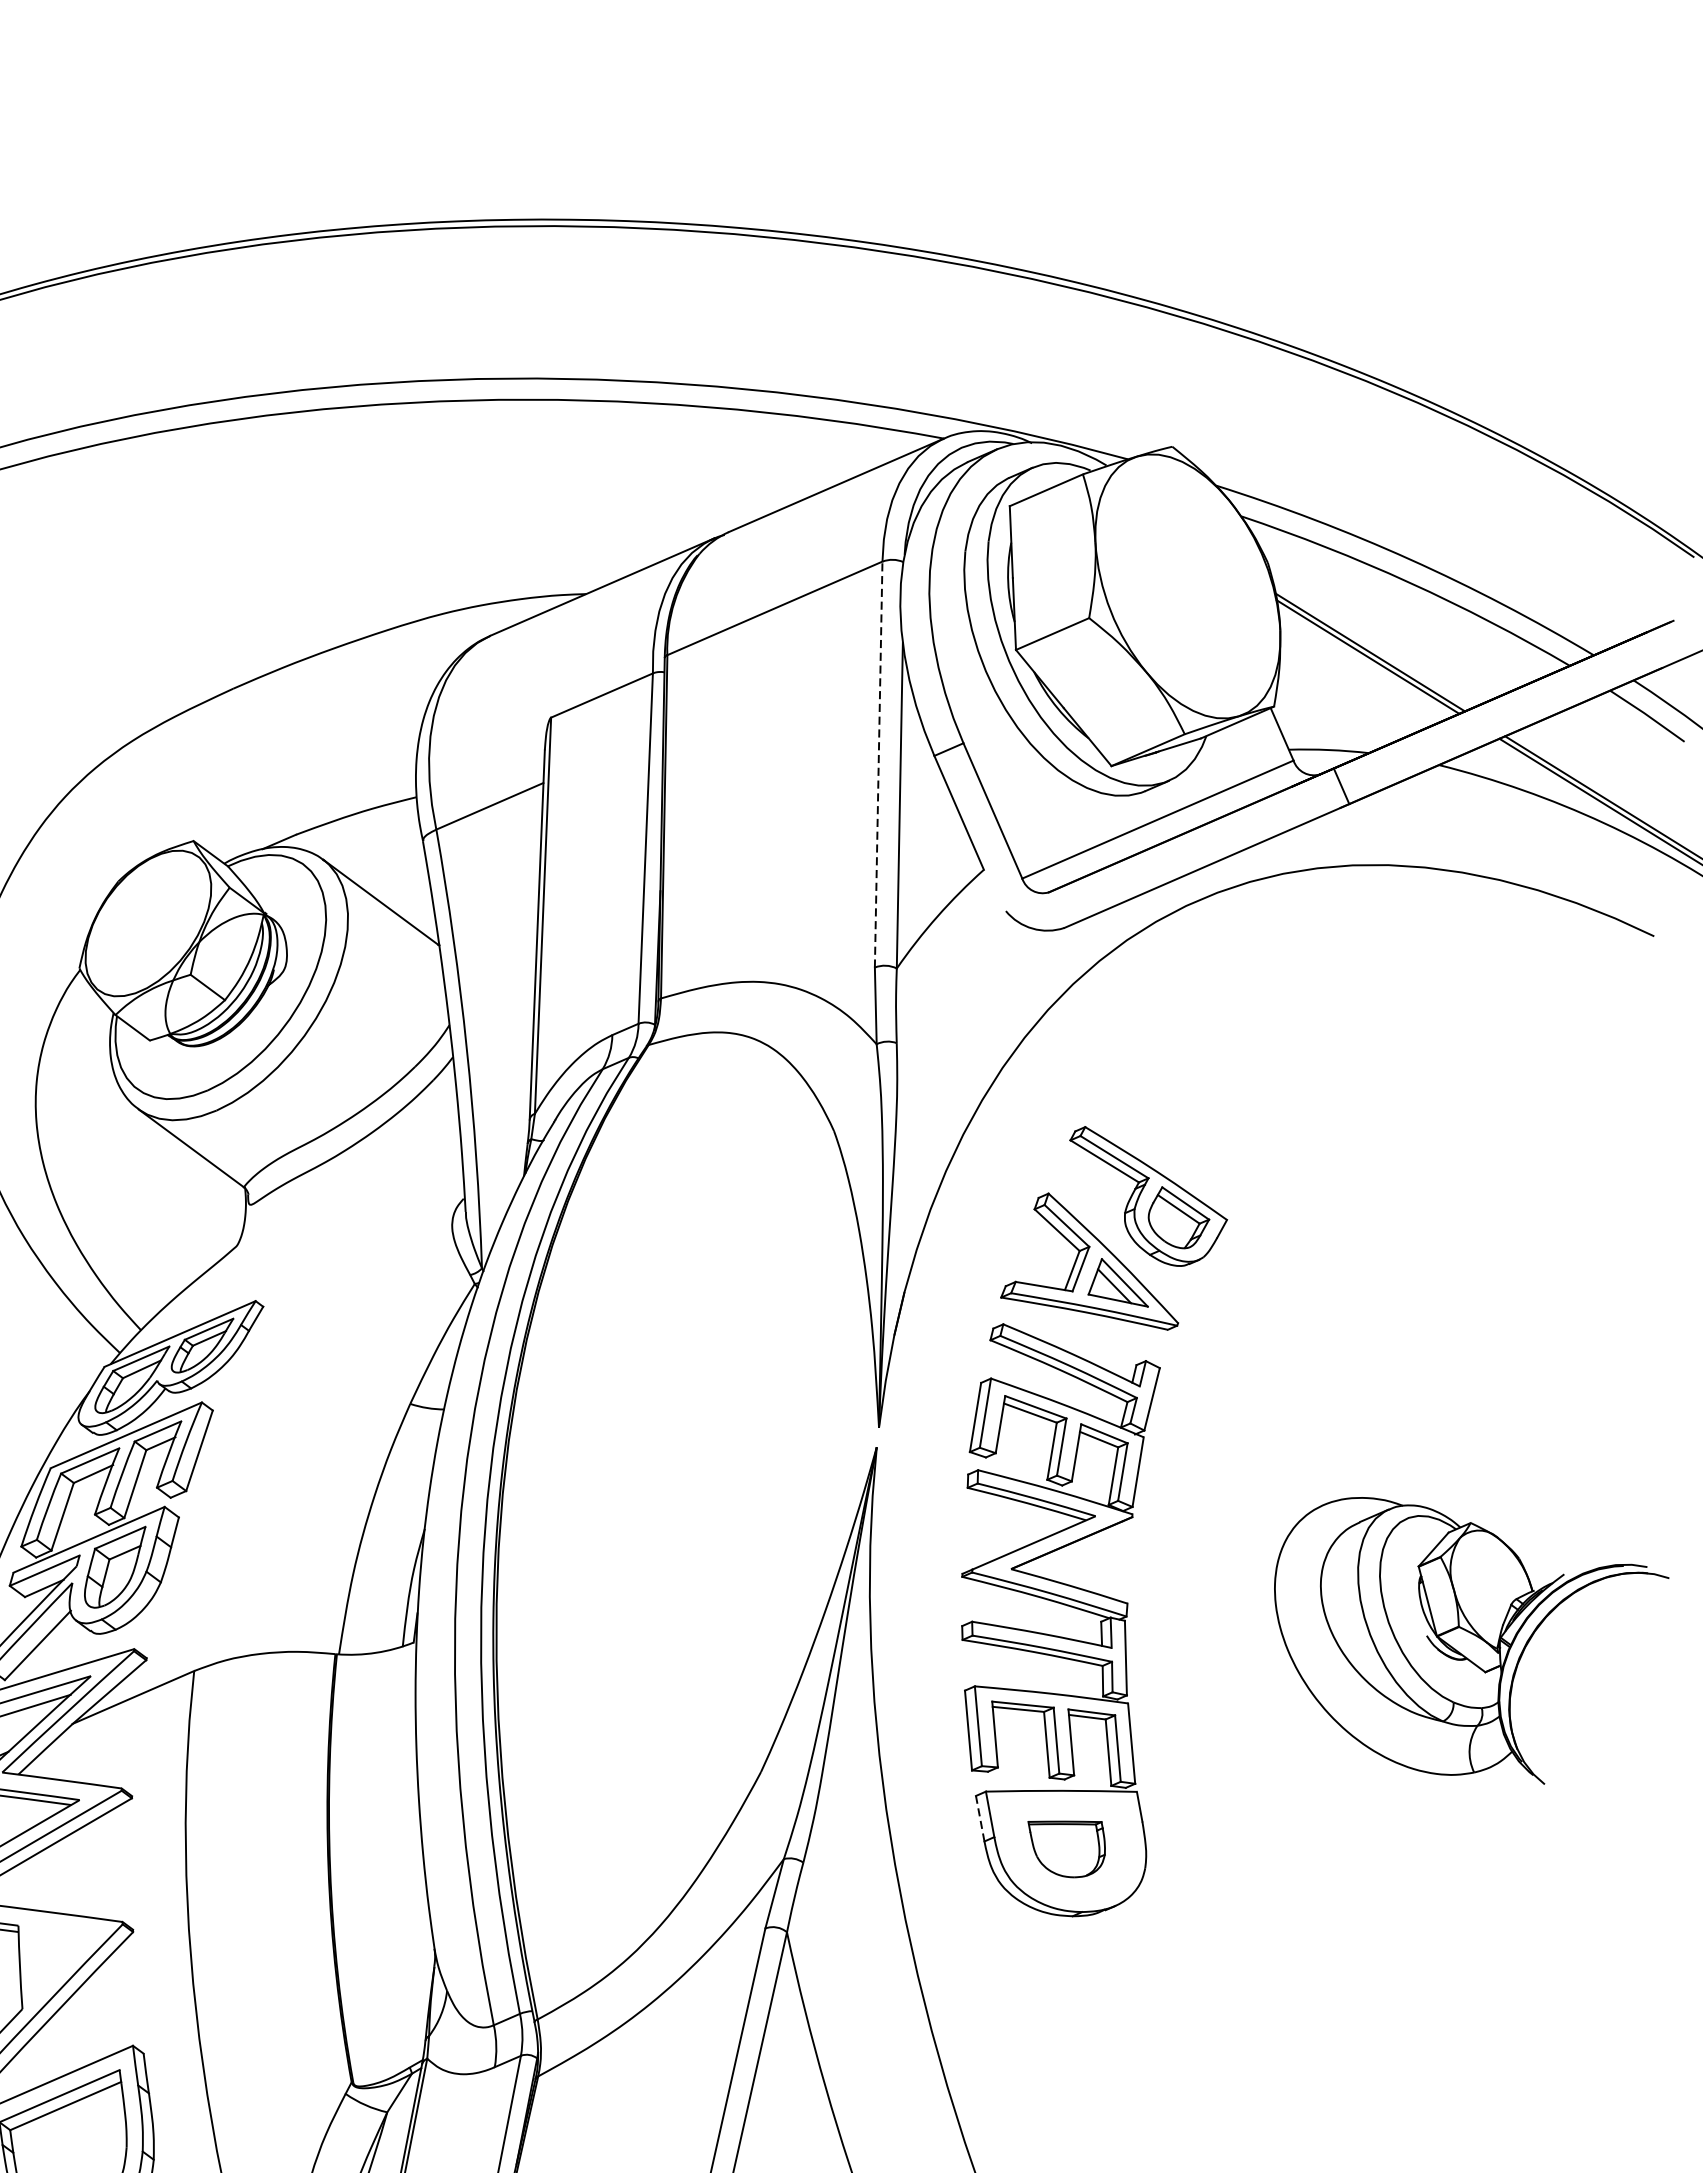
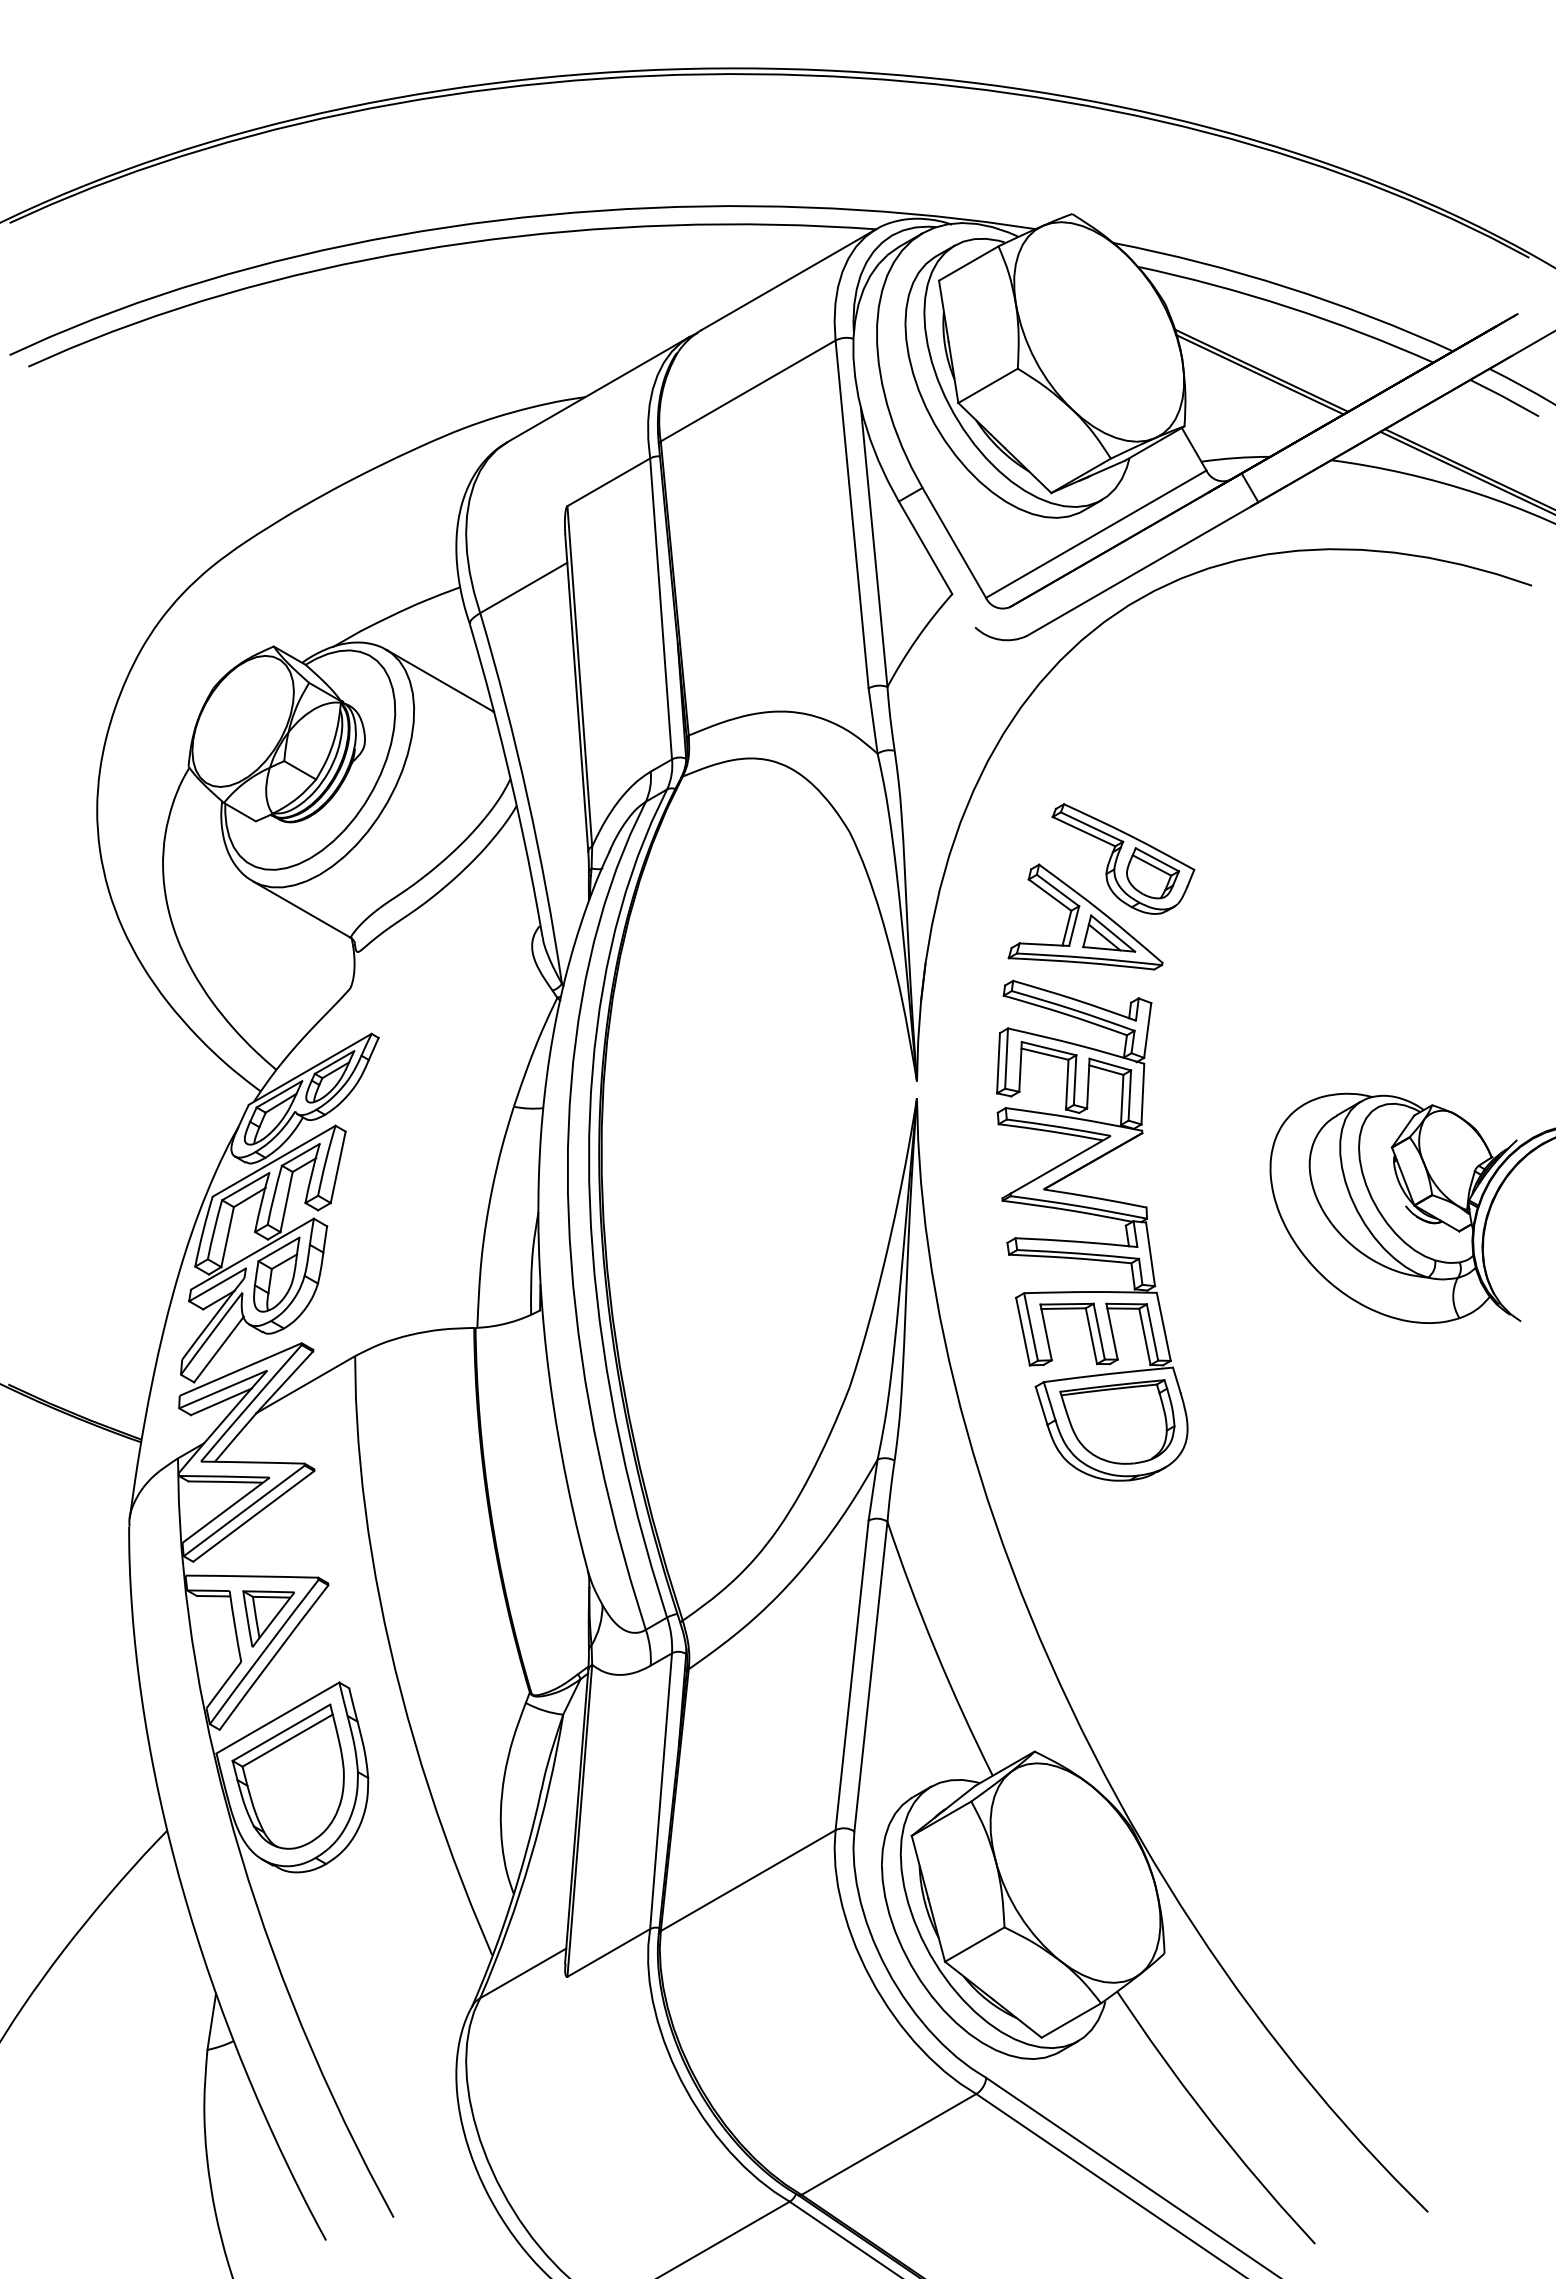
line: (879, 764) -> (852, 514), dashed -> solid
line: (980, 1818) -> (1041, 1405), dashed -> solid
part: (1065, 1846) -> (1117, 1421), size x1.67
part: (59, 1962) -> (268, 1618), added

